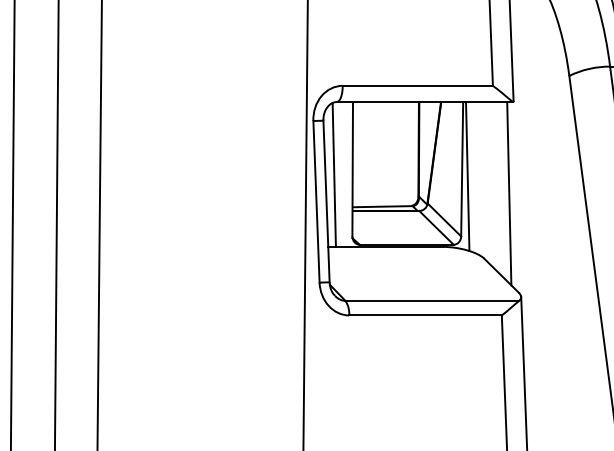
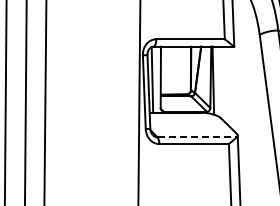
line: (509, 193) -> (232, 88), removed
line: (433, 301) -> (197, 137), solid -> dashed

